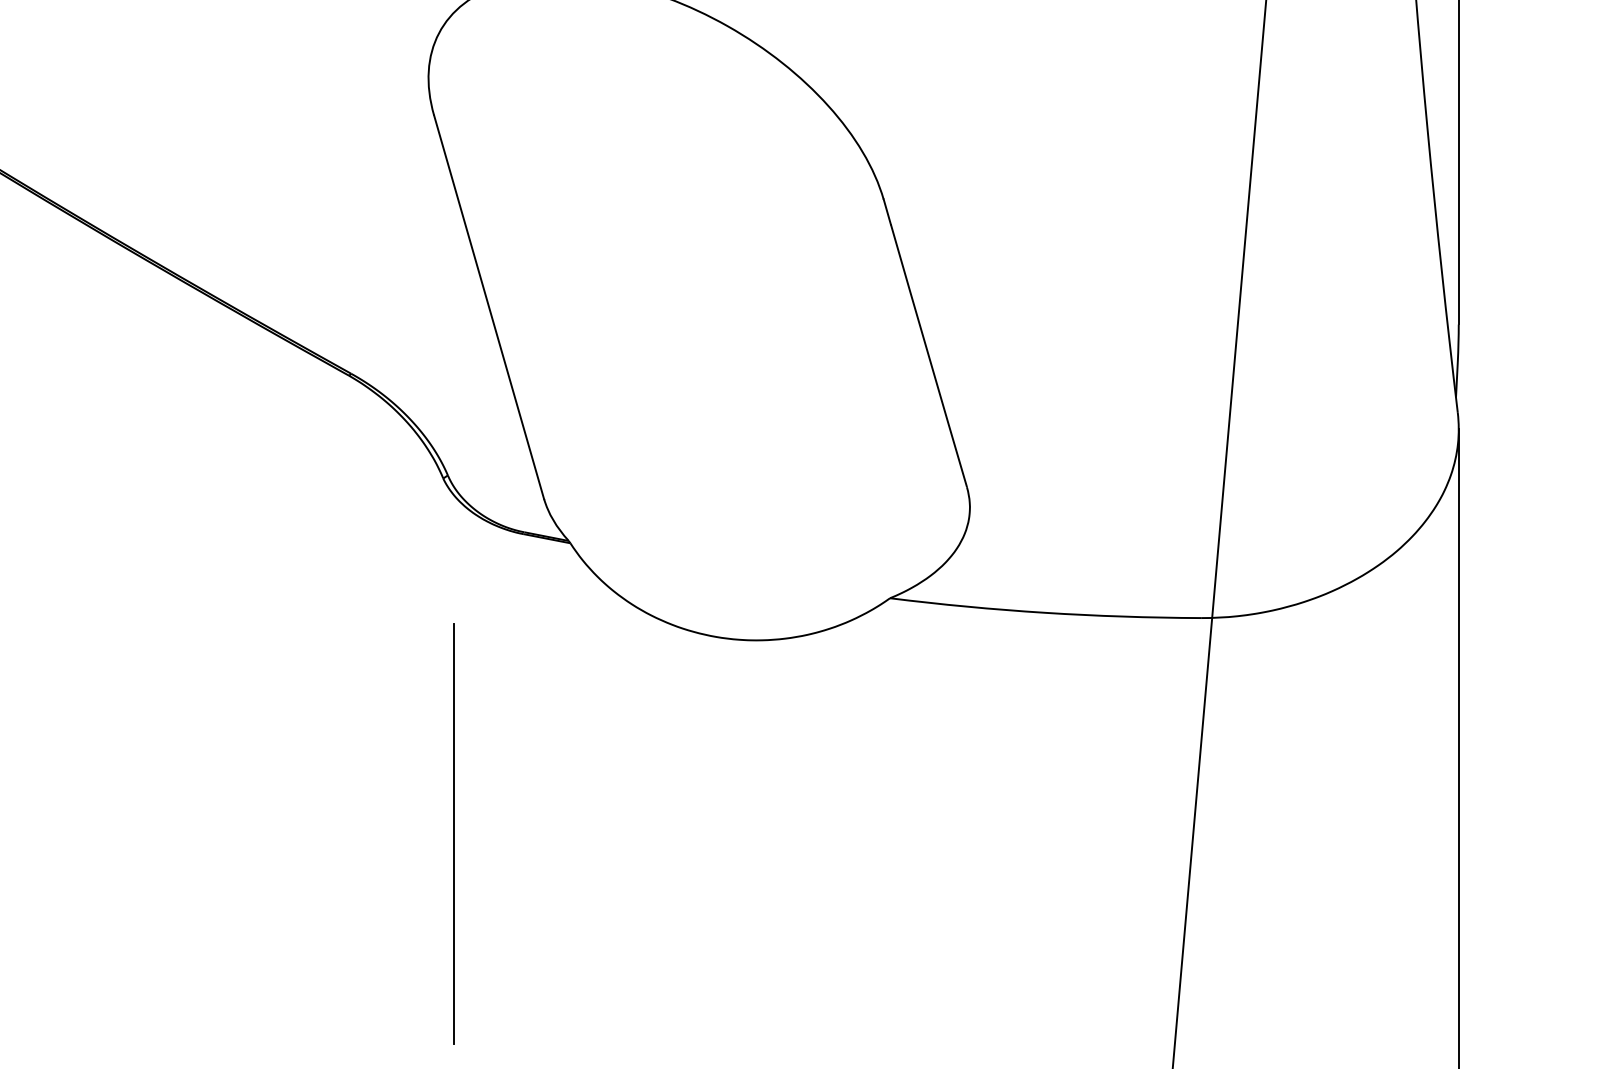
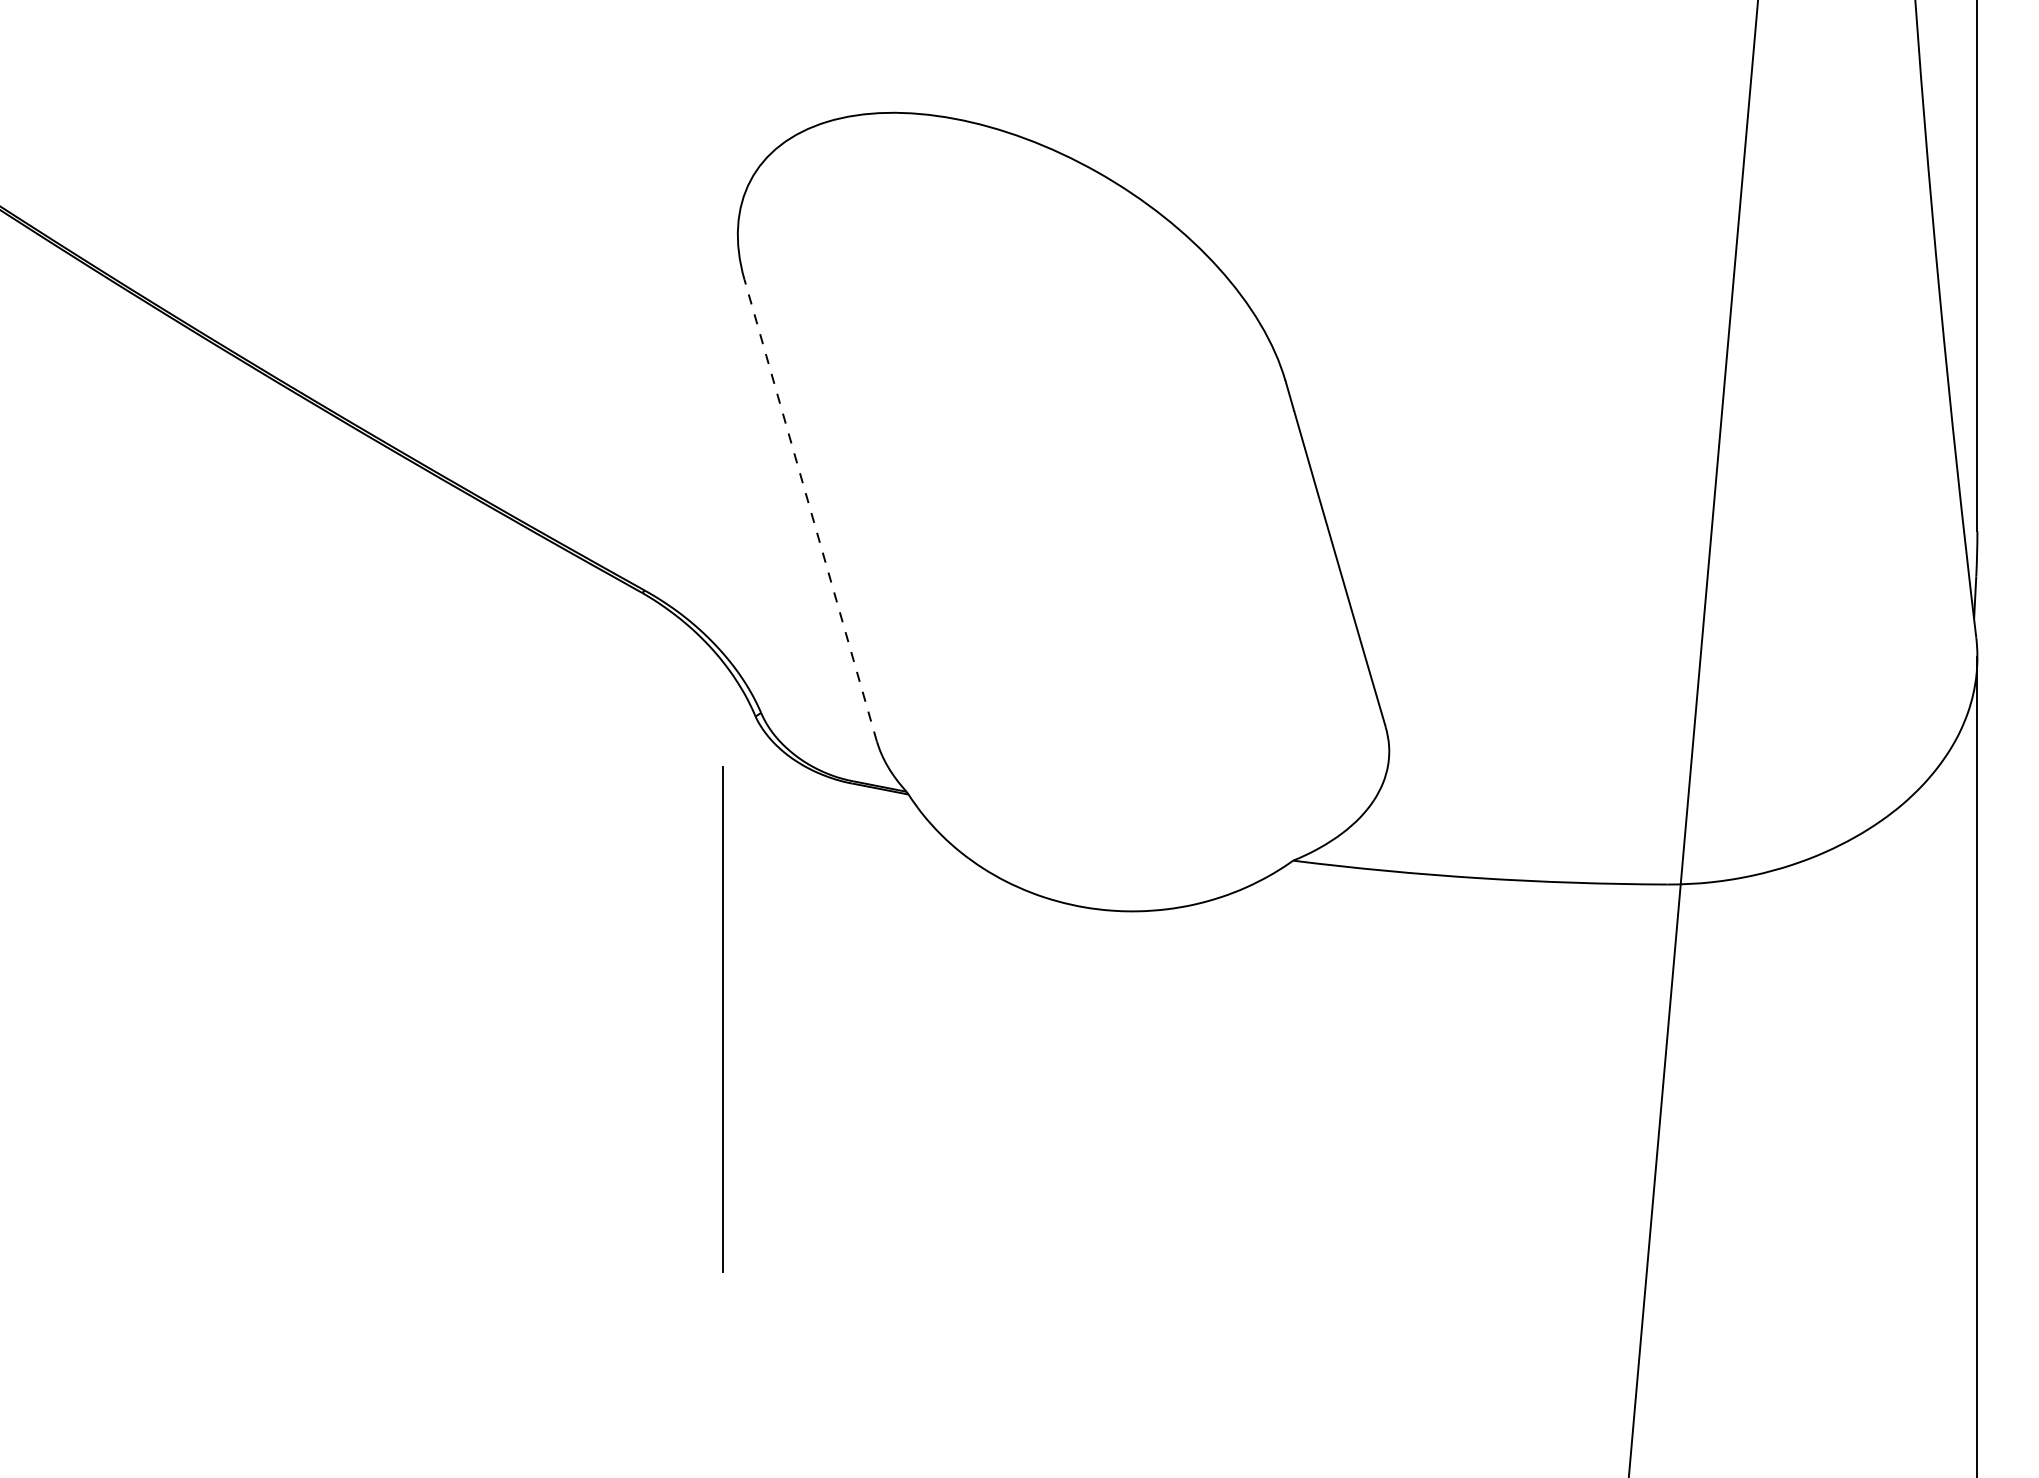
line: (488, 307) -> (810, 510), solid -> dashed
line: (453, 834) -> (722, 1019), moved

